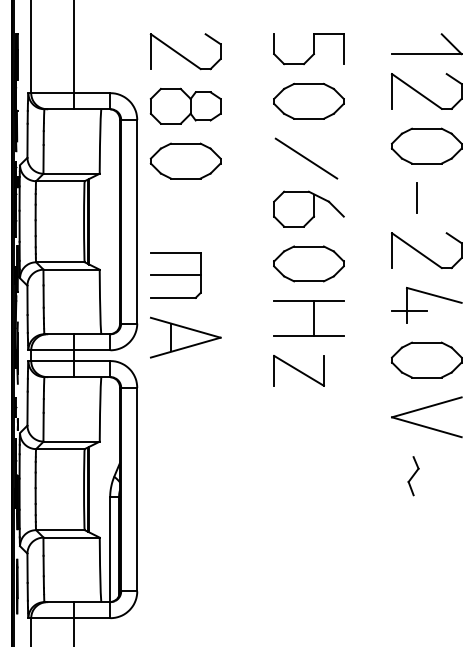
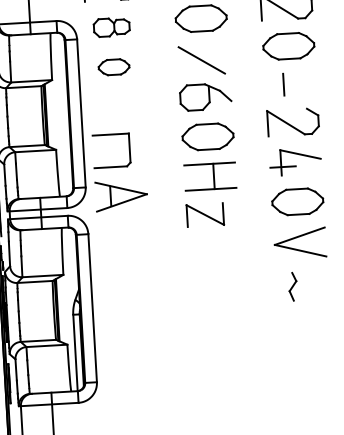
part: (185, 105) -> (111, 26), size x0.7
part: (185, 160) -> (113, 66), size x0.6
line: (175, 274) -> (111, 150), removed

